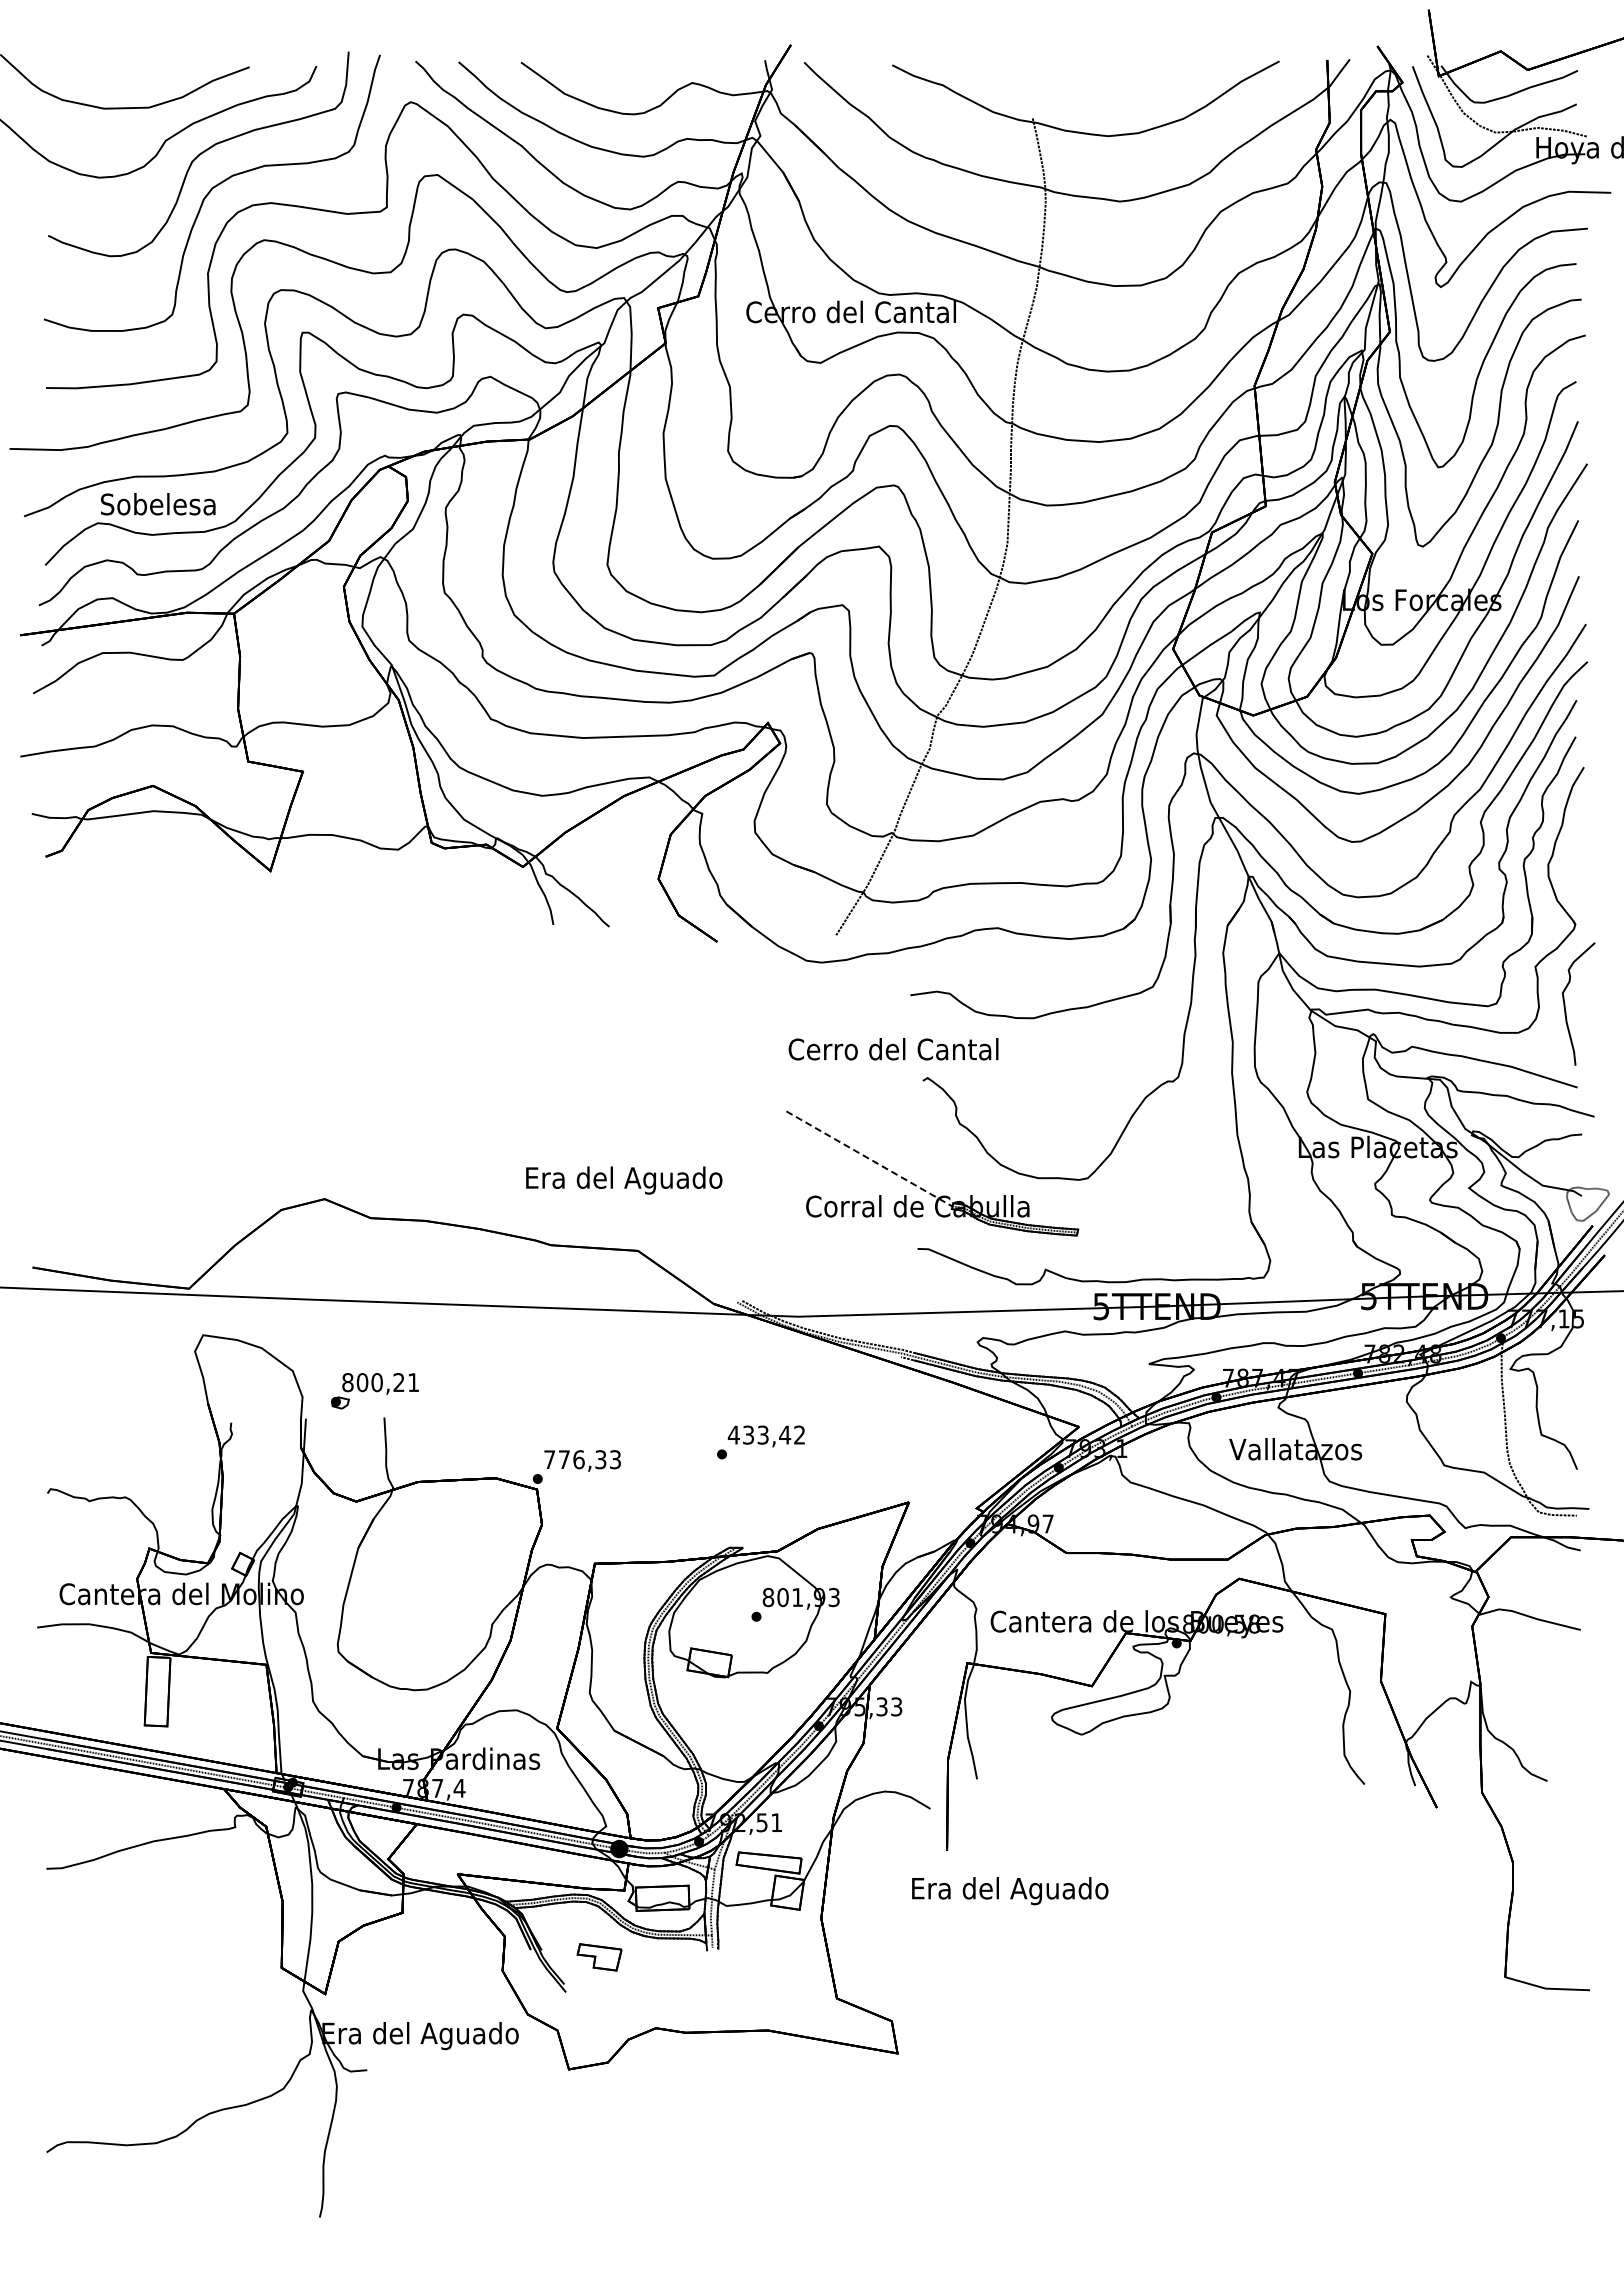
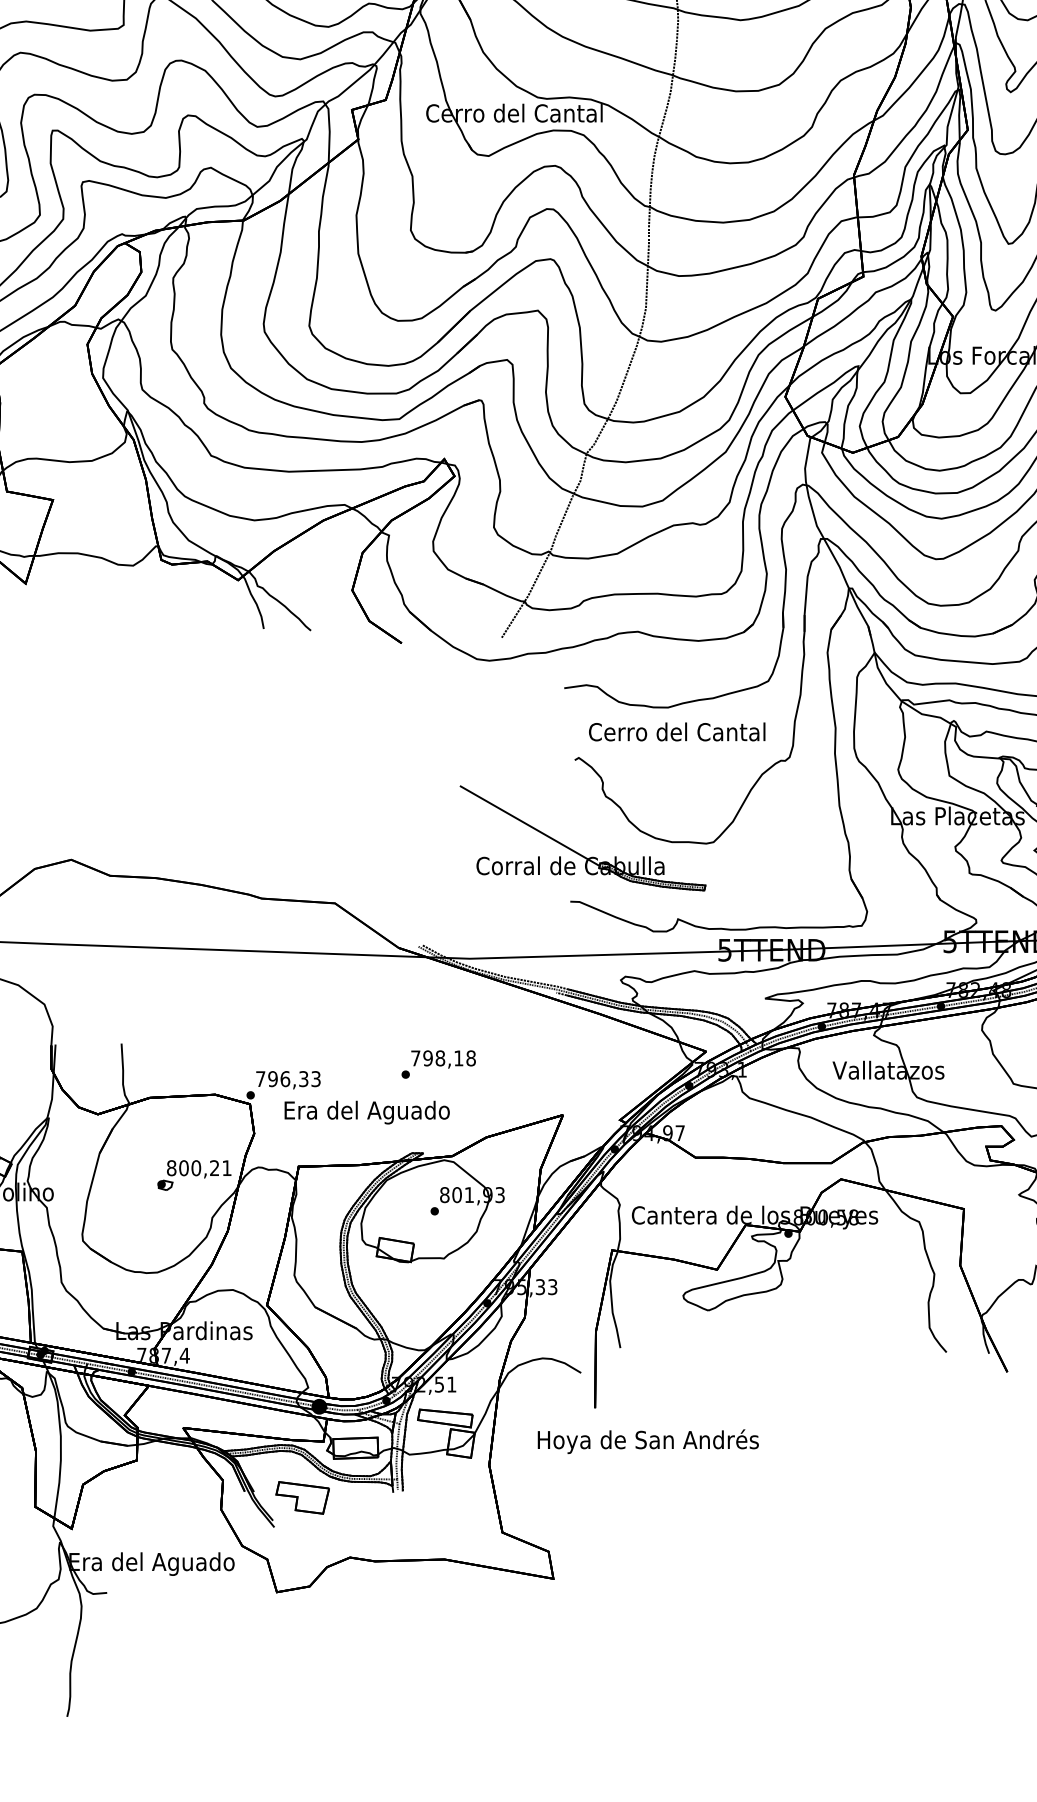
text: (893, 1049) -> (677, 732), moved
line: (869, 1158) -> (529, 825), dashed -> solid
text: (624, 1180) -> (367, 1112), moved
part: (374, 1391) -> (194, 1175), moved
text: (766, 1434) -> (443, 1057), 433,42 -> 798,18
text: (563, 1459) -> (272, 1078), 776,33 -> 796,33
text: (1010, 1890) -> (648, 1441), Era del Aguado -> Hoya de San Andrés
part: (599, 1957) -> (302, 1498), size x1.43

